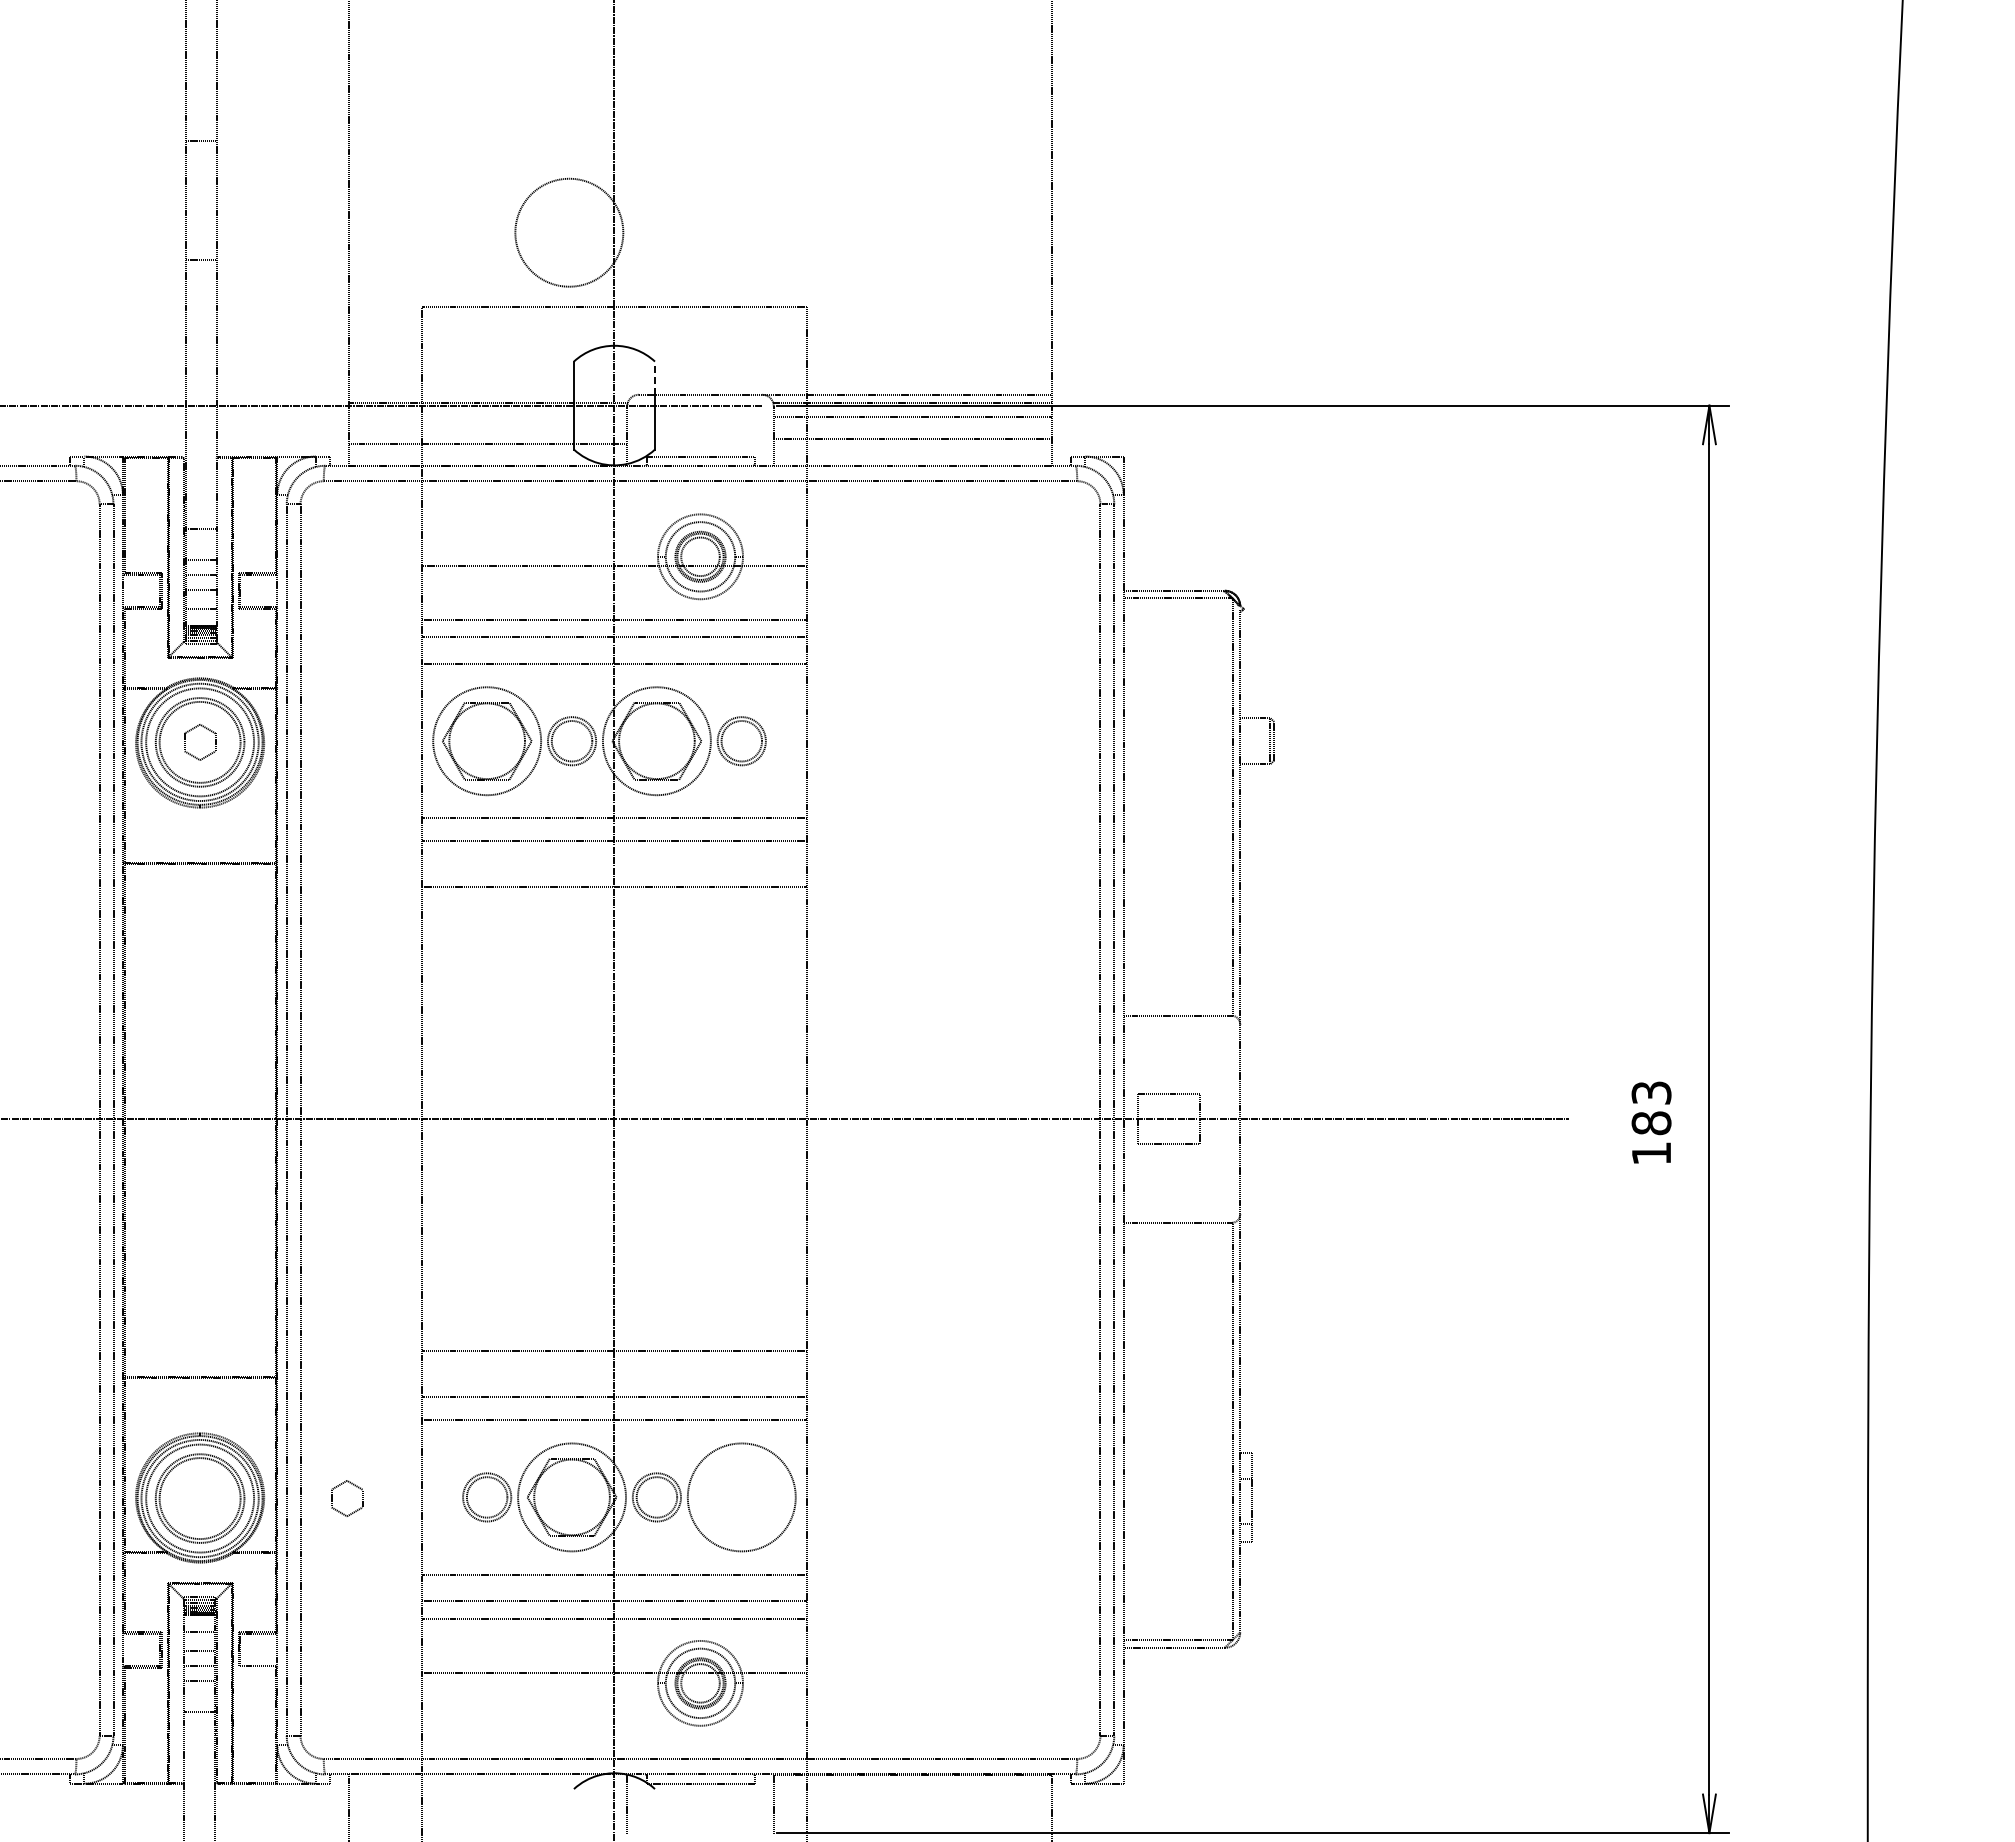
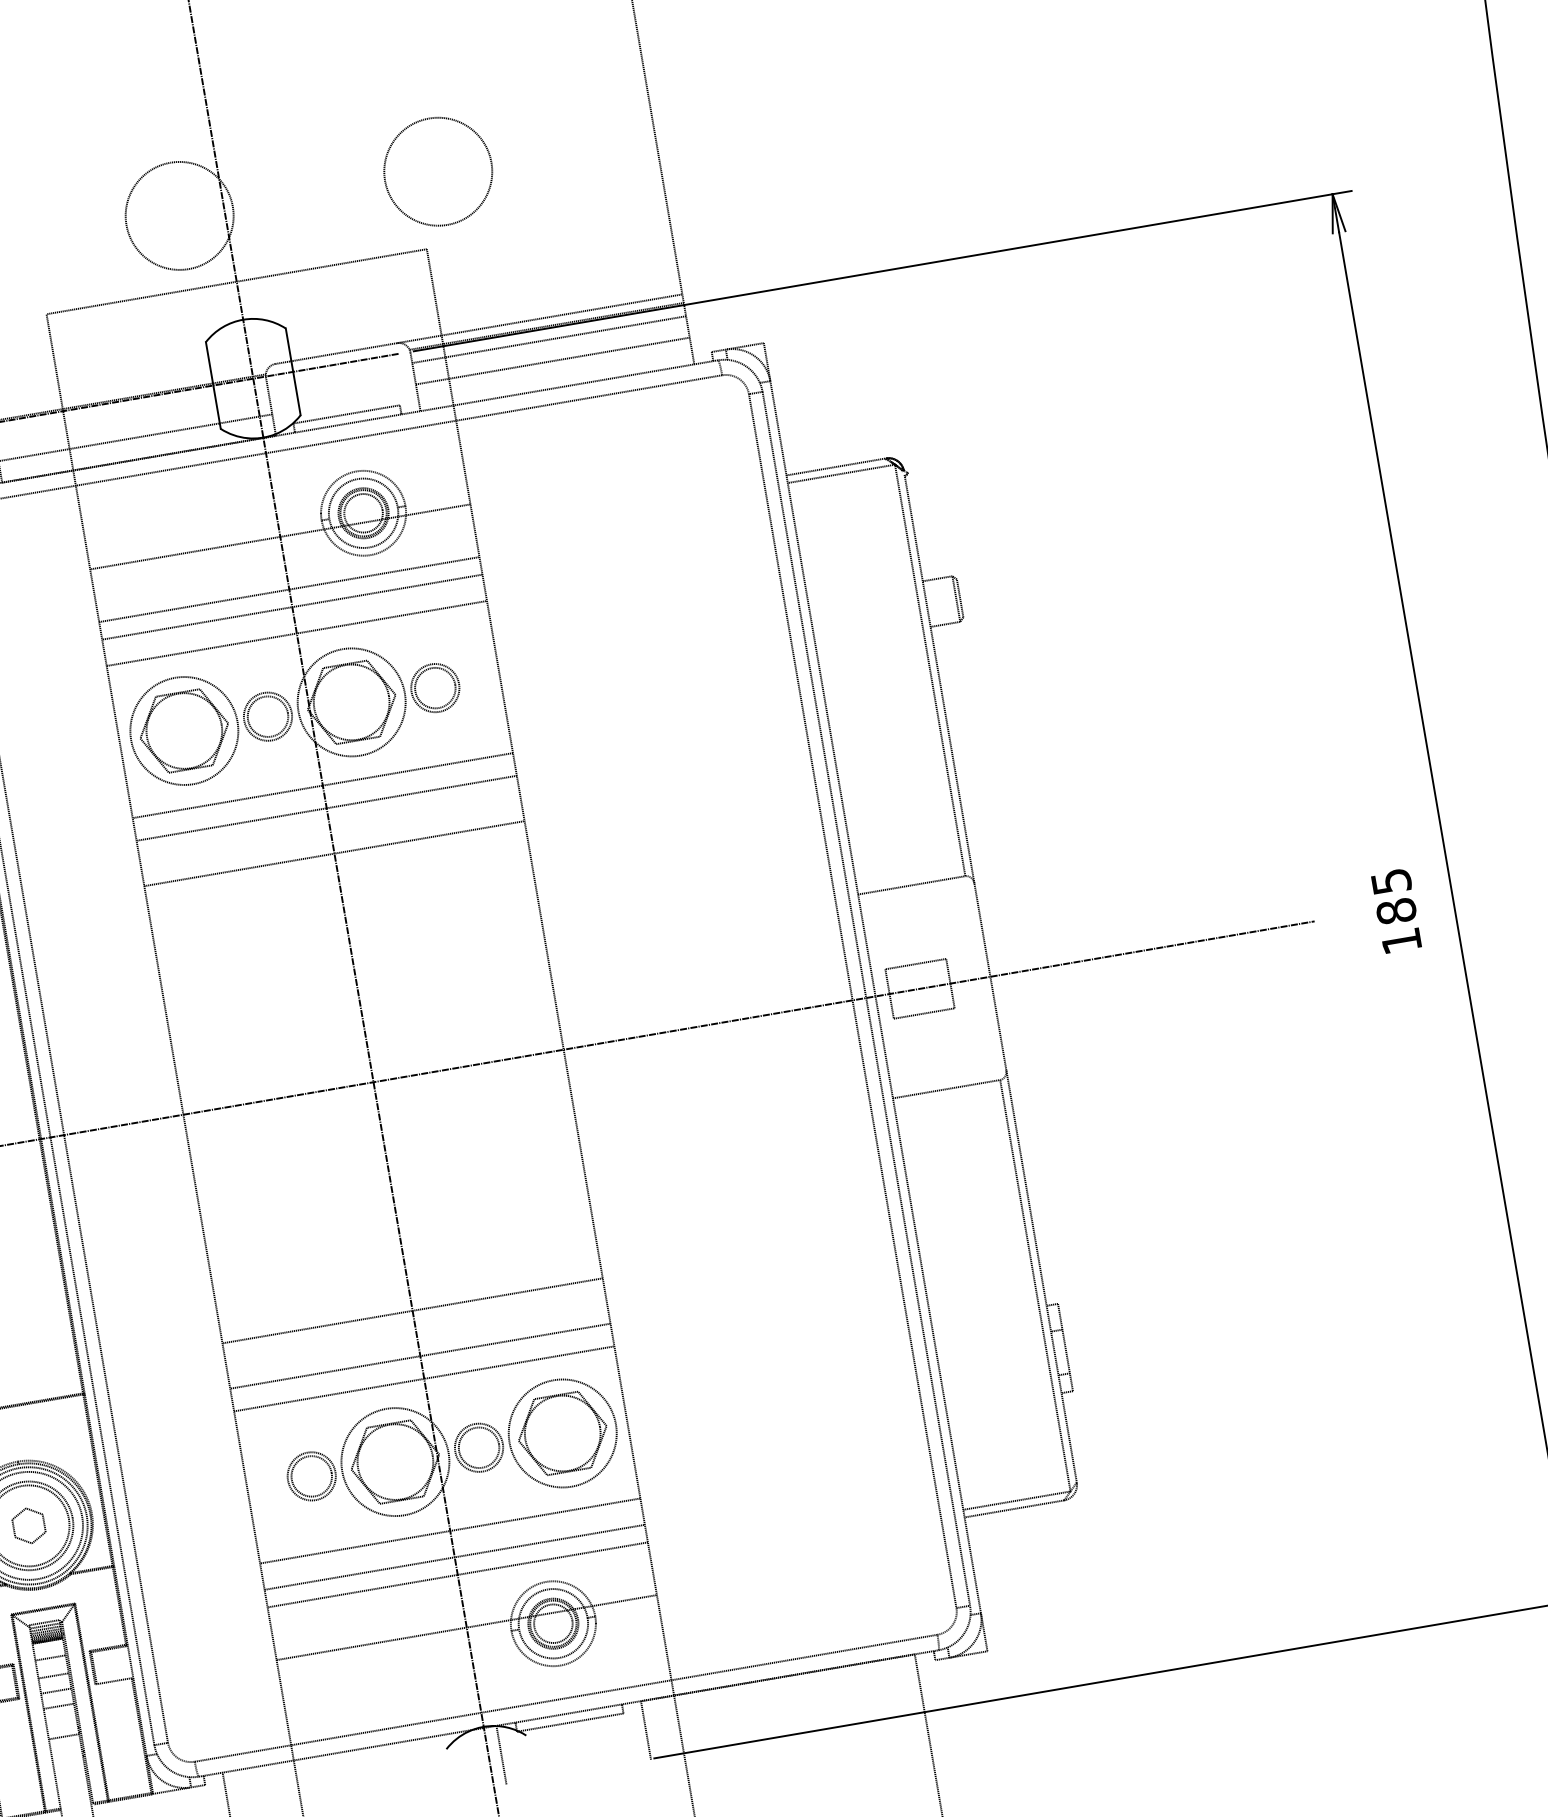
circle: (831, 232) -> (438, 171), added
line: (654, 378) -> (288, 345), dashed -> solid
text: (1650, 1092) -> (1390, 881), 183 -> 185
part: (354, 1486) -> (34, 1512), moved
part: (741, 1497) -> (562, 1433), added

